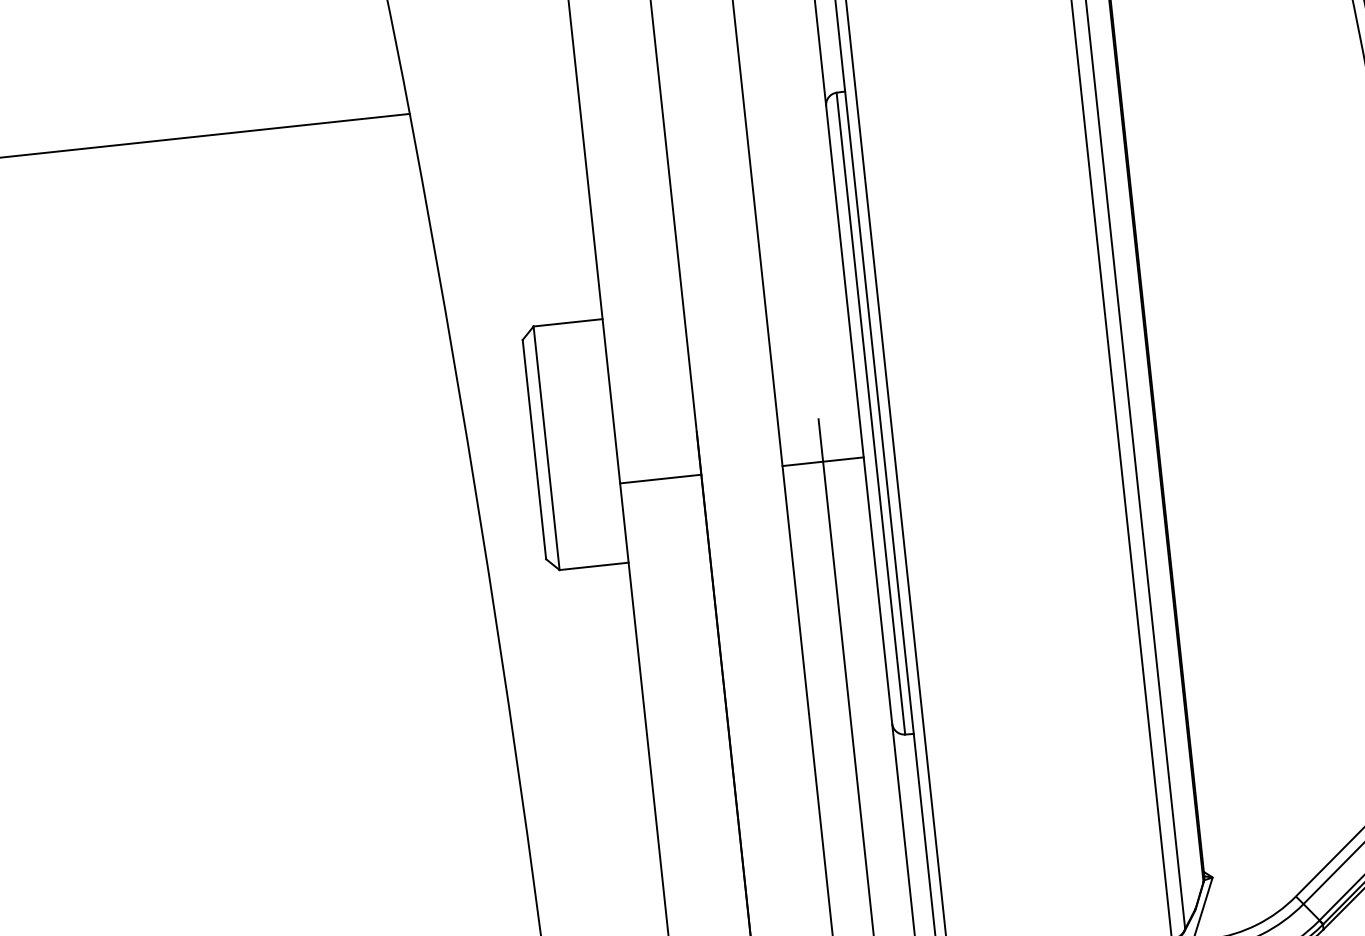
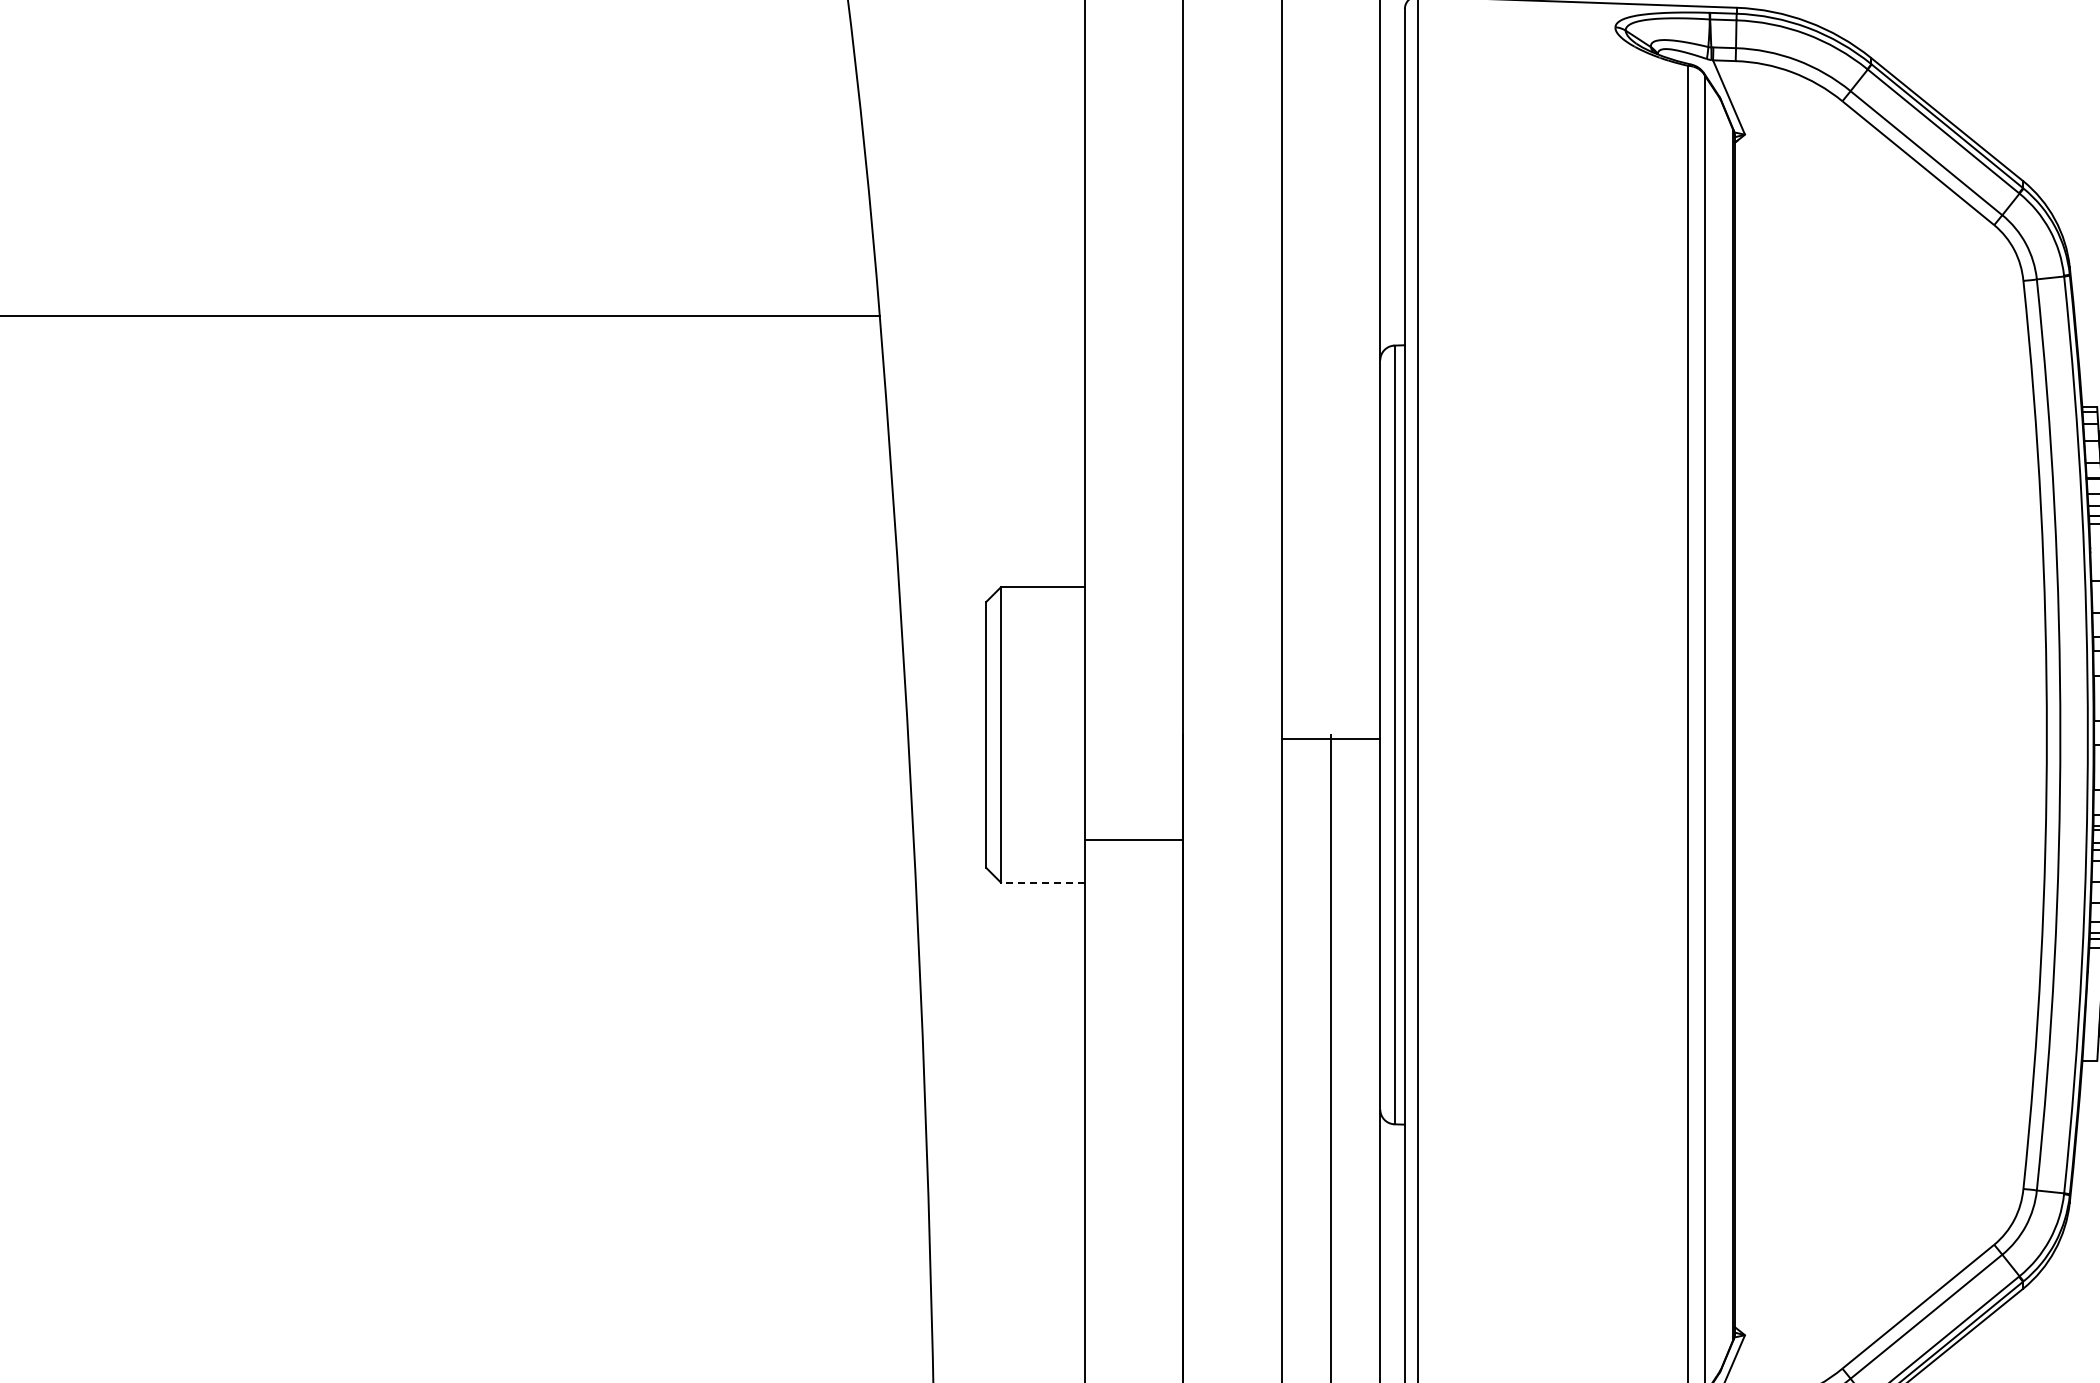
line: (822, 461) -> (1330, 738), moved
line: (660, 479) -> (1133, 839), moved
line: (593, 566) -> (1042, 882), solid -> dashed

